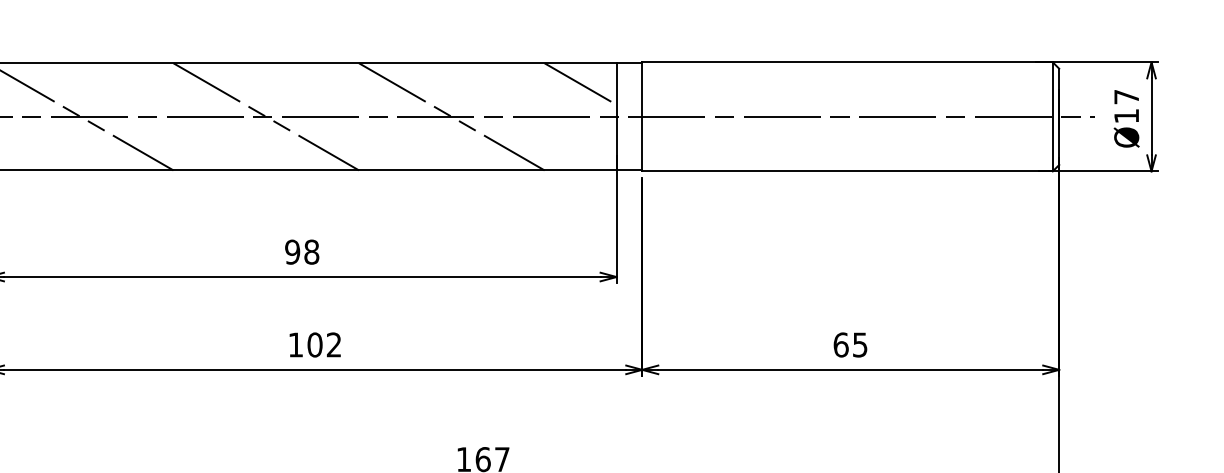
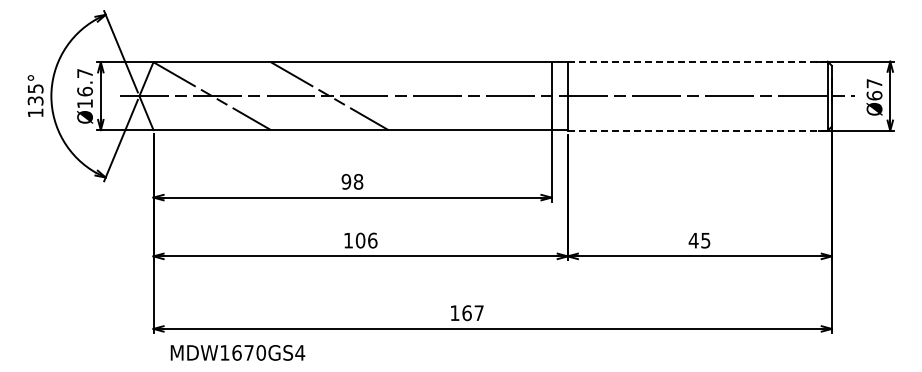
line: (847, 62) -> (697, 61), solid -> dashed
line: (580, 84) -> (528, 75), removed
text: (1126, 115) -> (874, 95), Ø17 -> Ø67
line: (450, 117) -> (446, 96), removed
line: (847, 171) -> (697, 130), solid -> dashed
text: (333, 344) -> (372, 240), 102 -> 106
text: (840, 344) -> (693, 240), 65 -> 45

